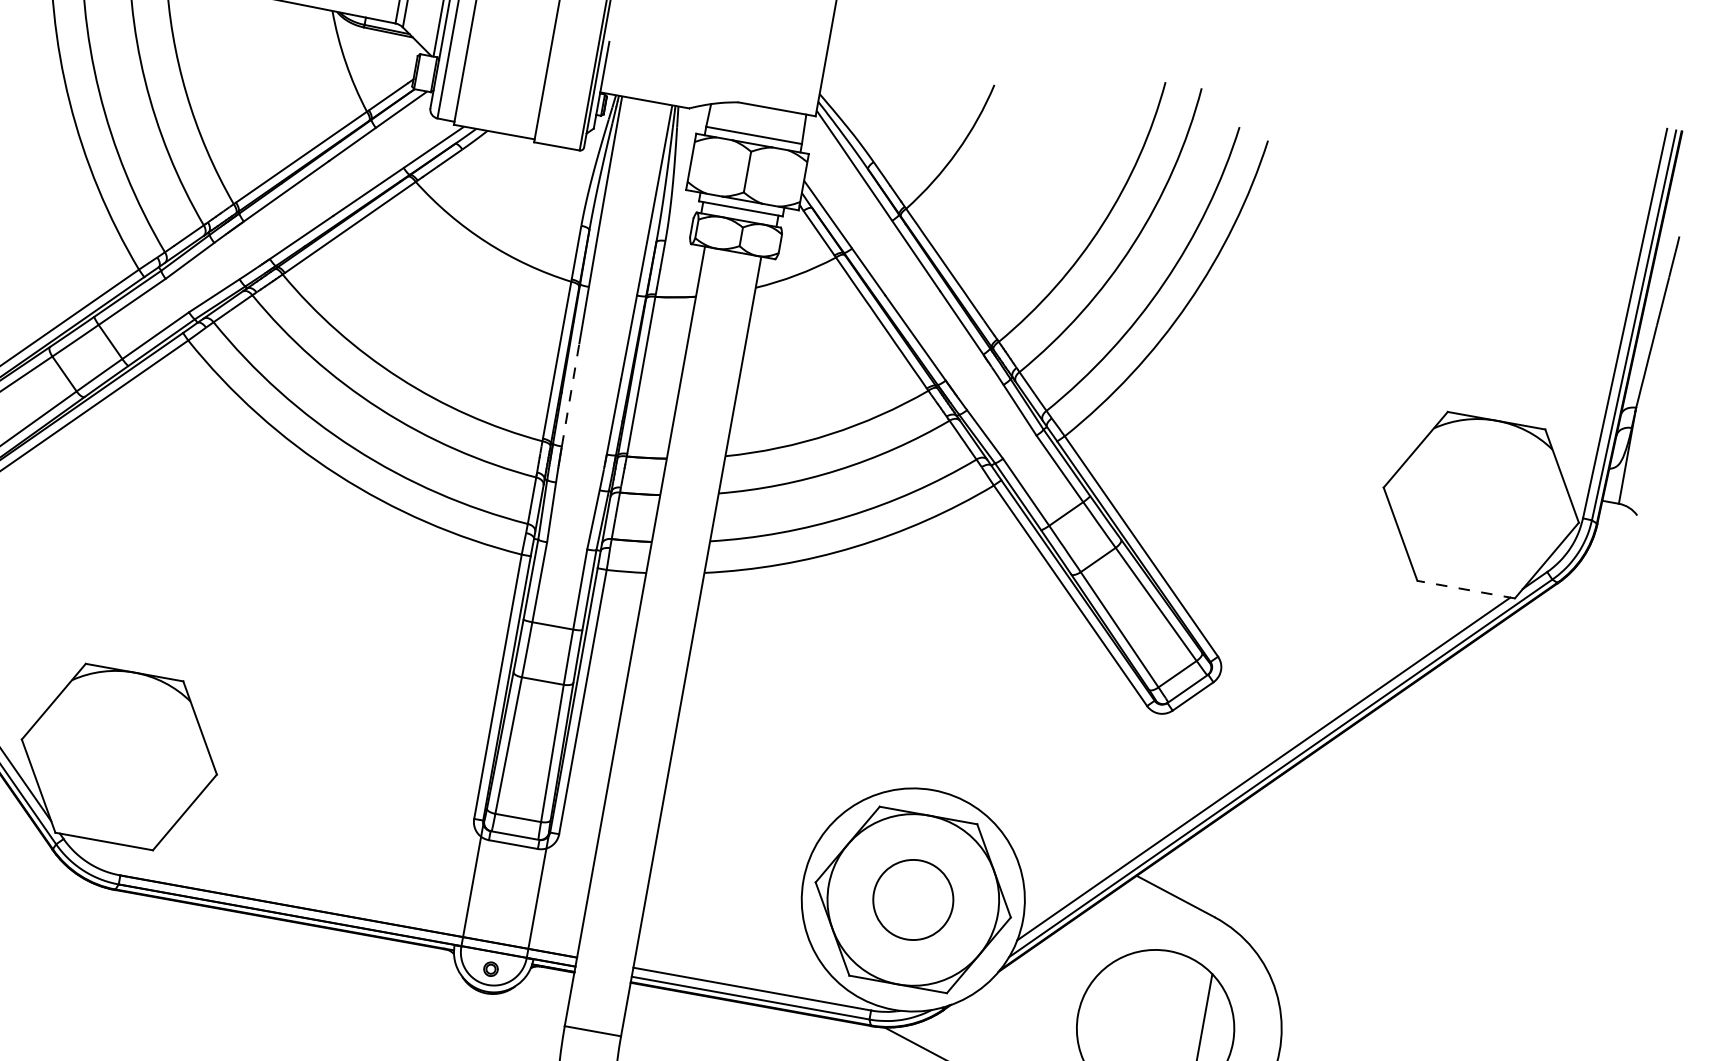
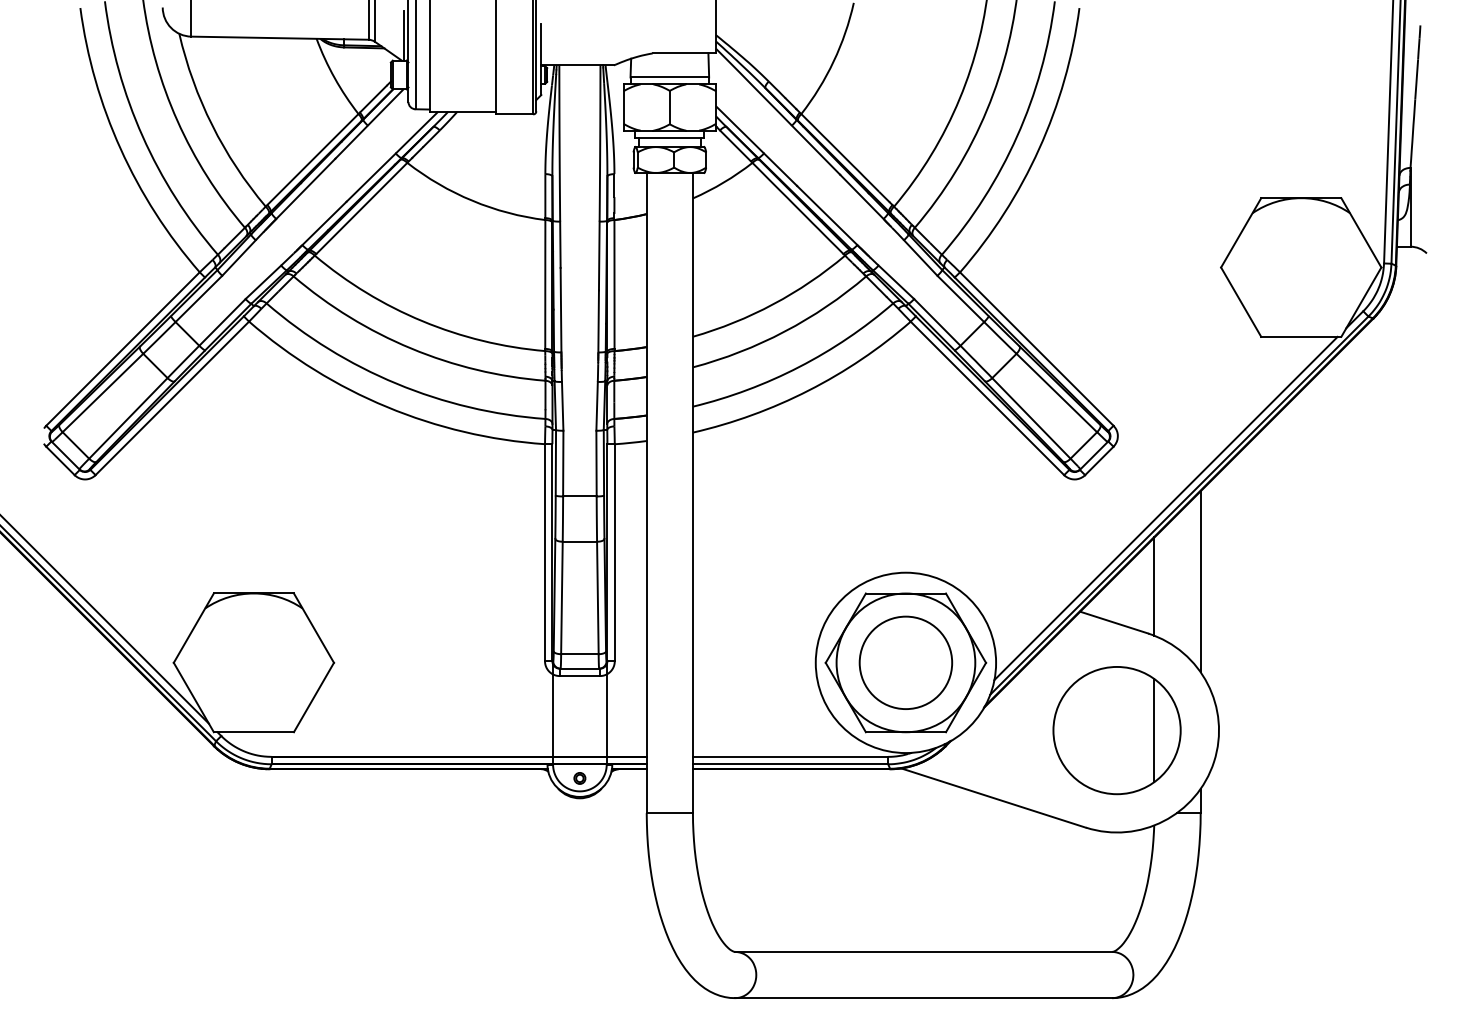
line: (571, 394) -> (561, 309), dashed -> solid
line: (1465, 588) -> (1300, 336), dashed -> solid
line: (1232, 861) -> (1154, 586), added
line: (1289, 865) -> (1200, 581), added
circle: (912, 899) -> (905, 662), size x1.43

